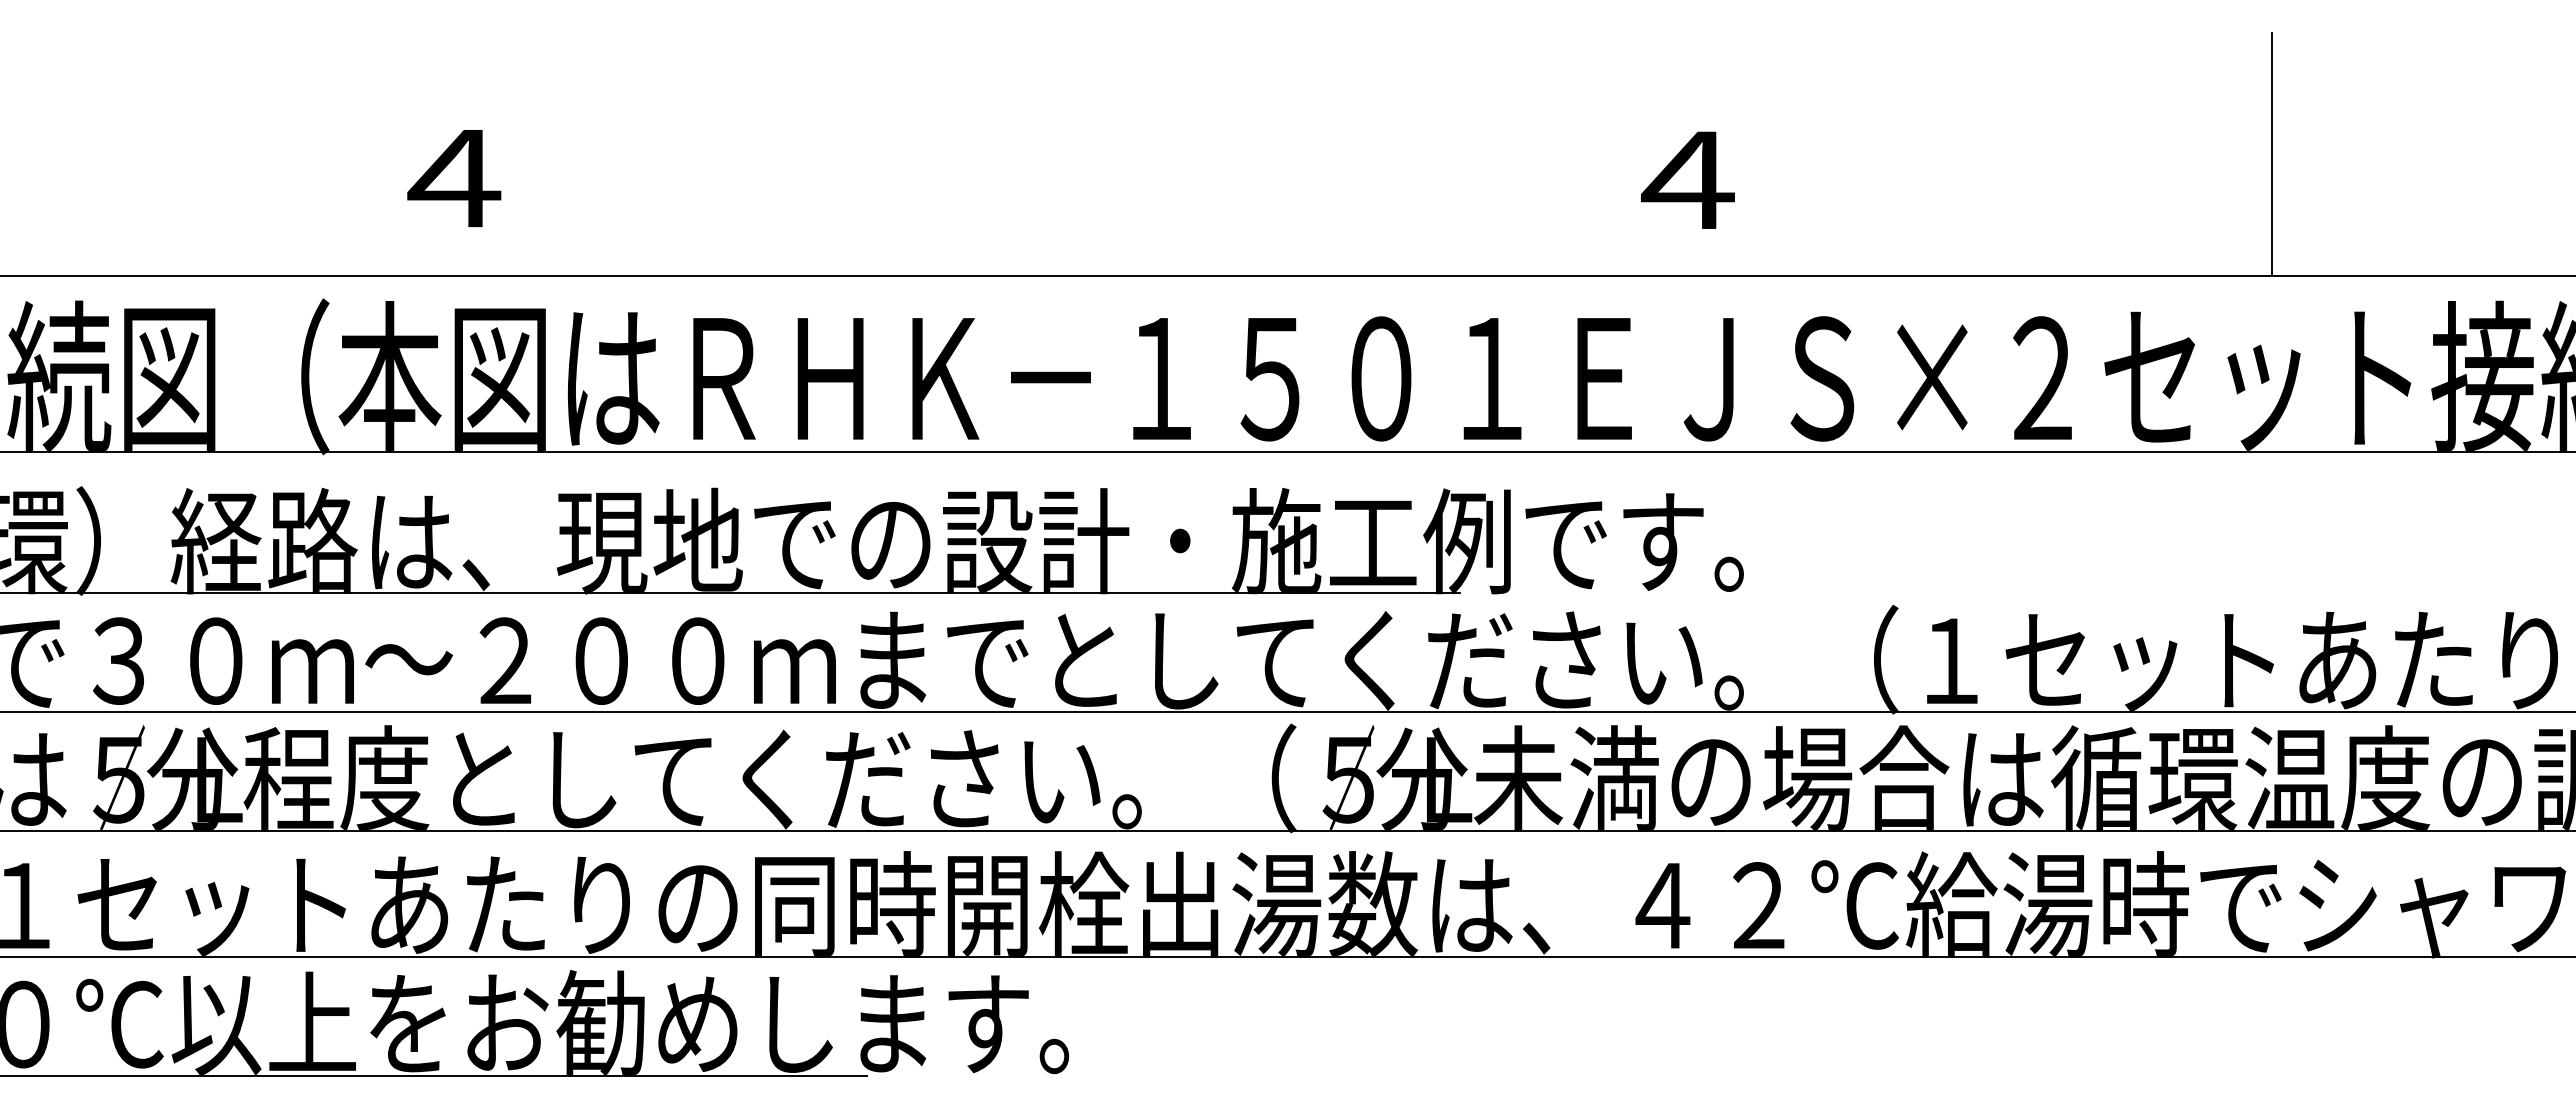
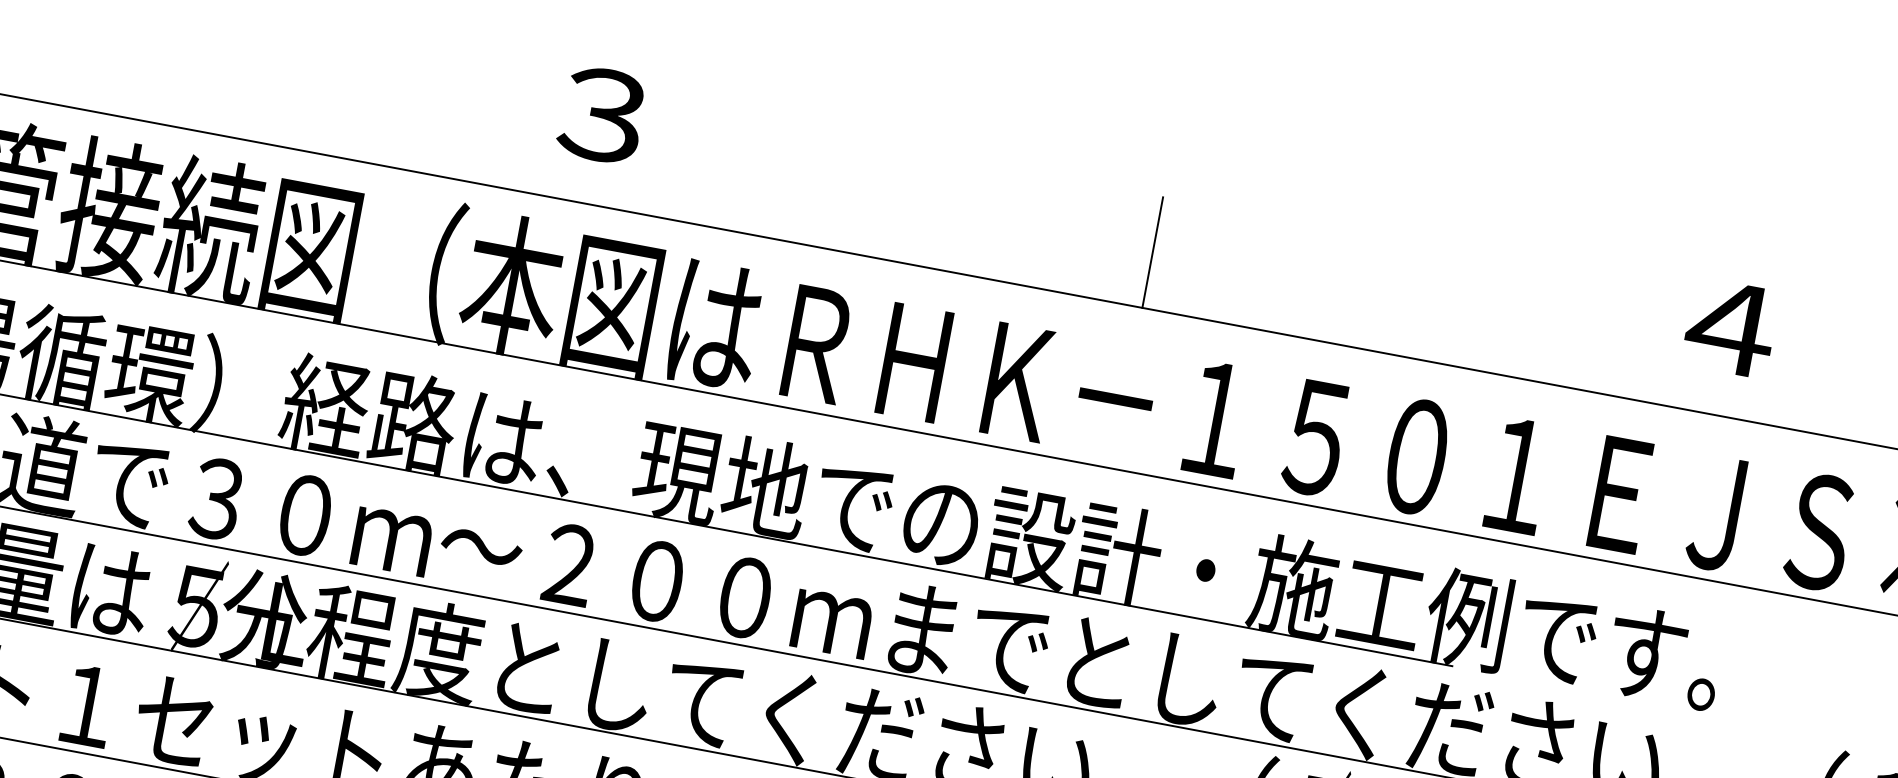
text: (453, 178) -> (604, 115), ４ -> ３
line: (1061, 214) -> (1153, 252), added

